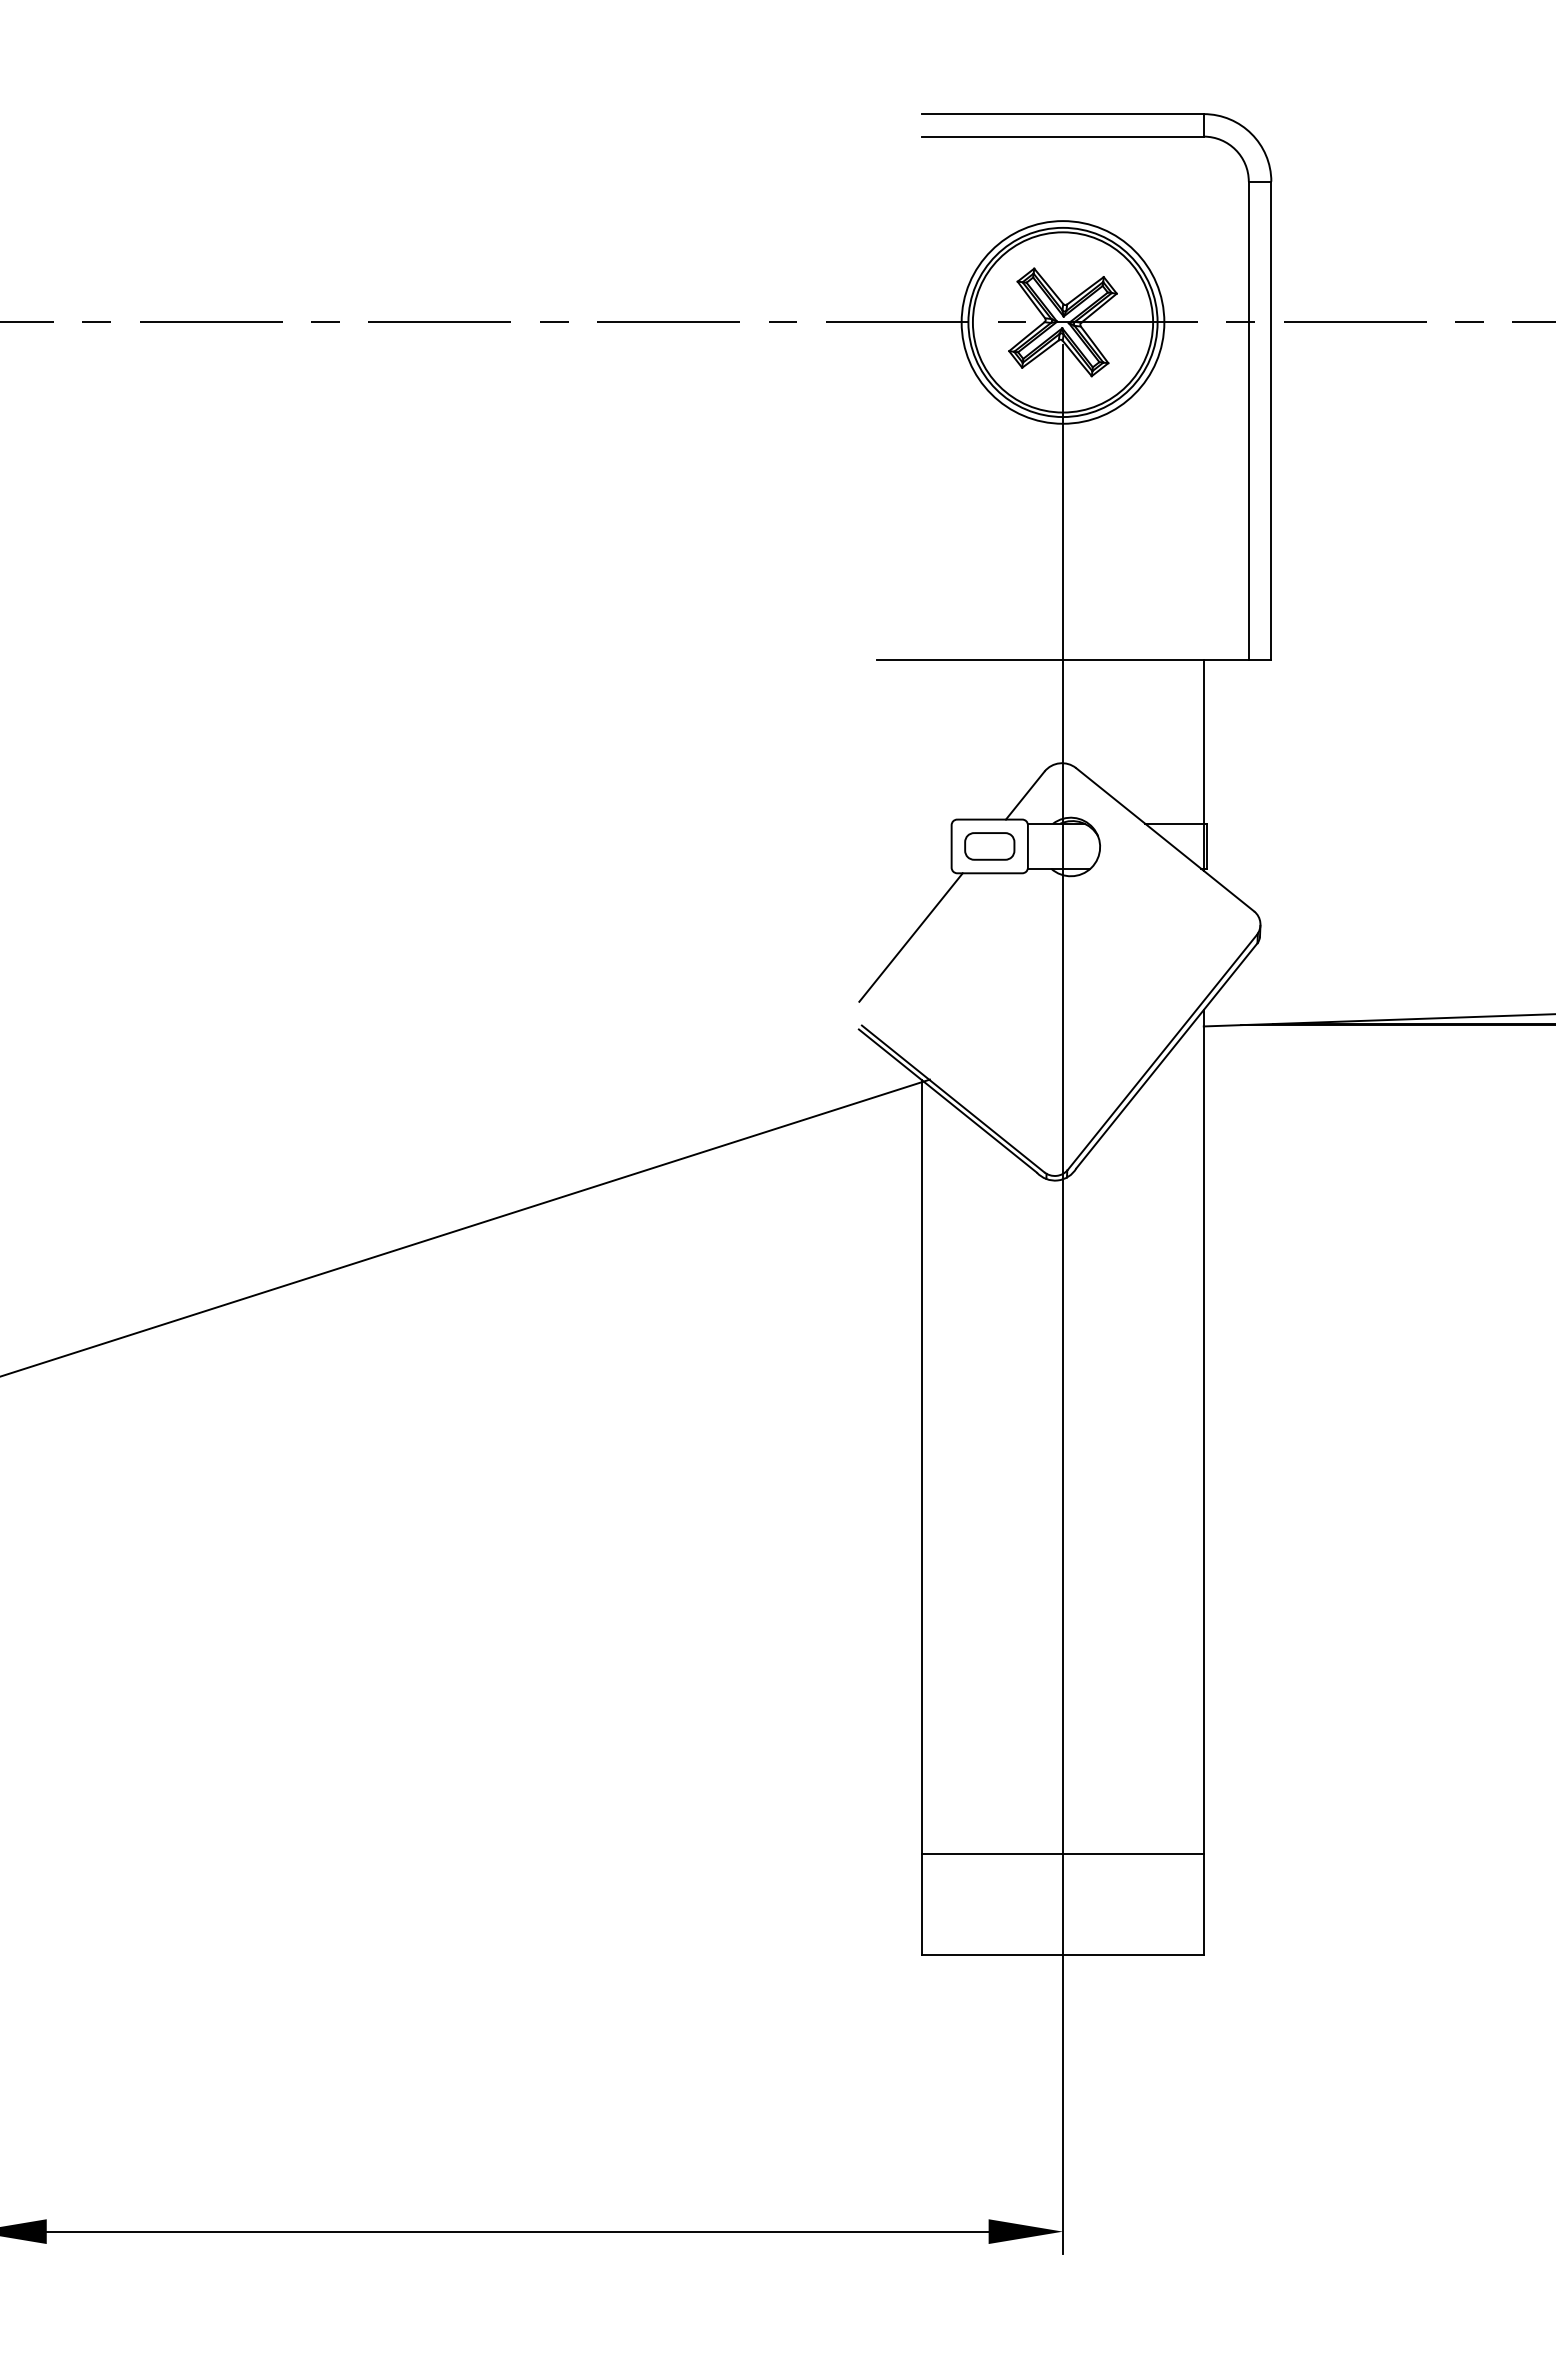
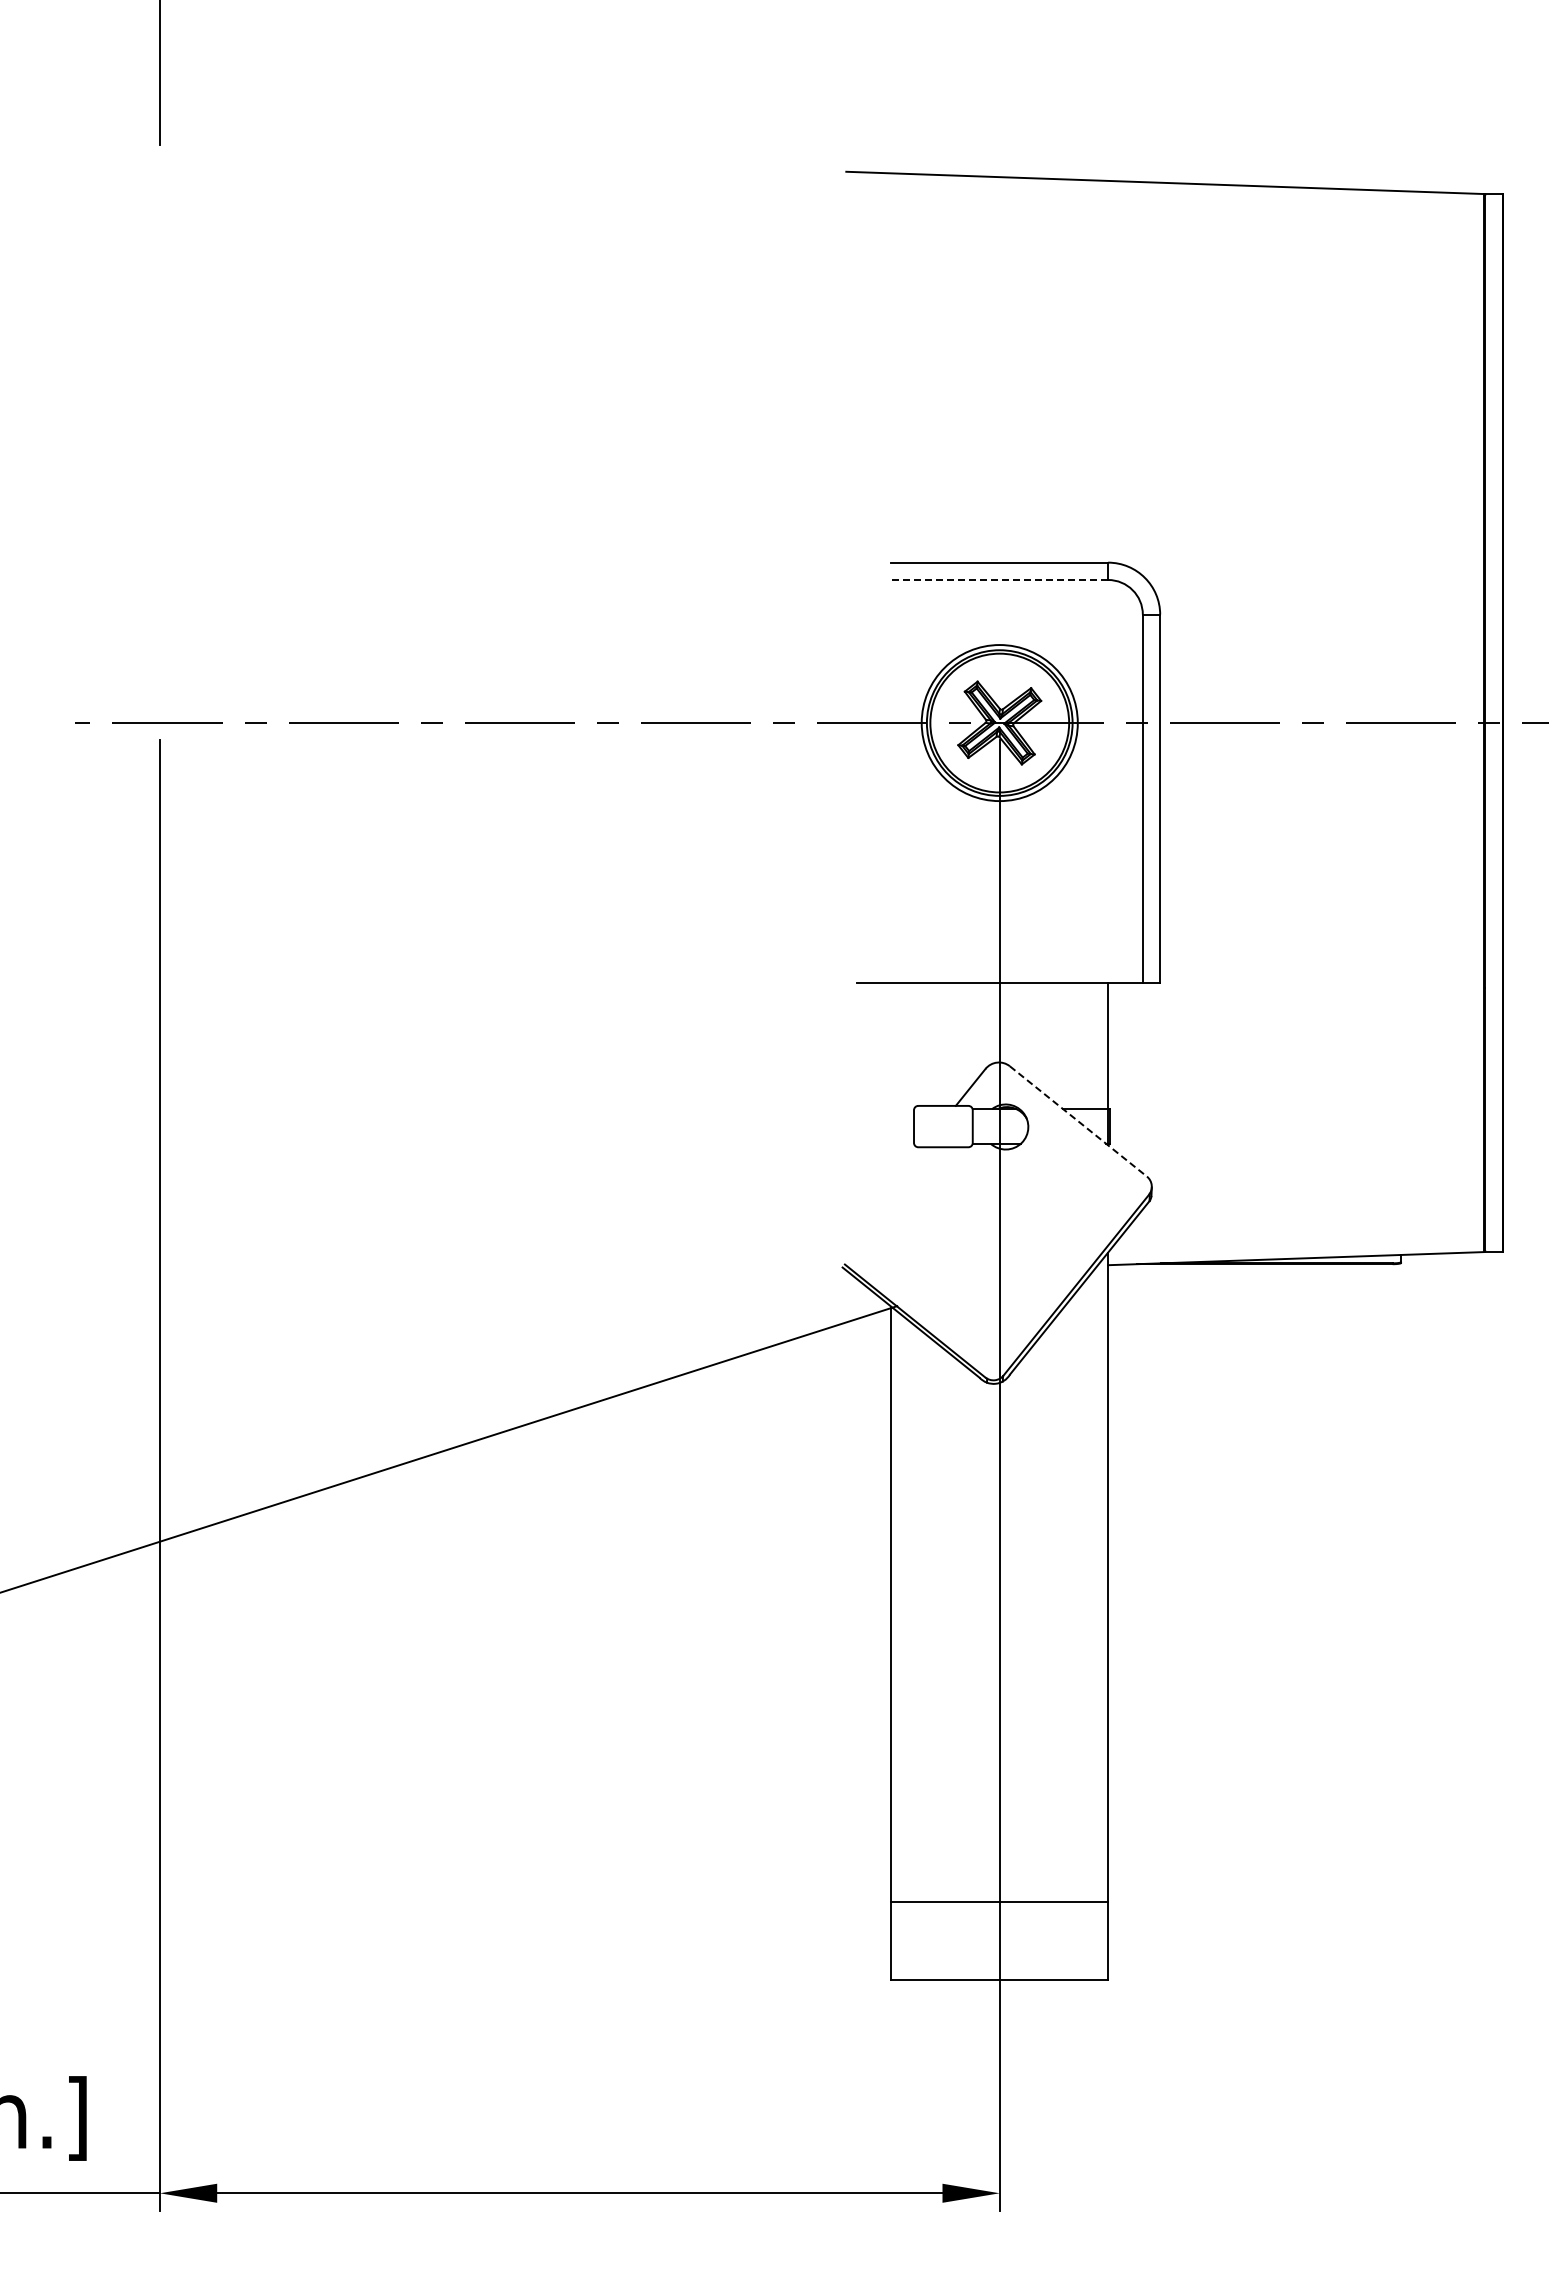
line: (1062, 135) -> (999, 579), solid -> dashed
line: (1165, 839) -> (1078, 1121), solid -> dashed
part: (989, 846) -> (943, 1126), removed
line: (910, 937) -> (882, 1196), removed

